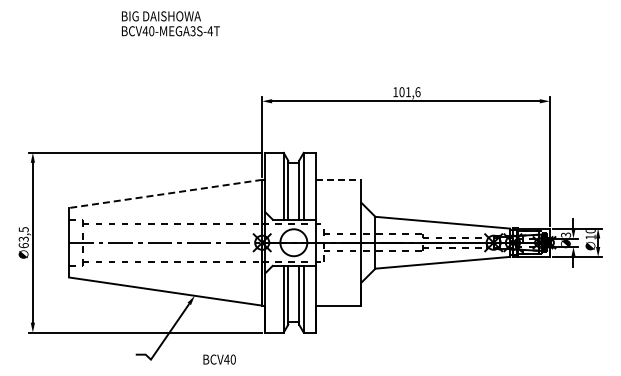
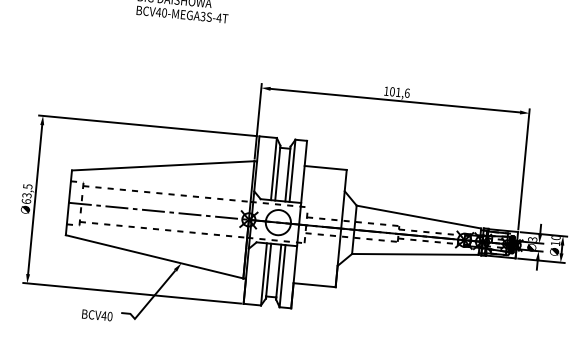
line: (338, 179) -> (325, 167), dashed -> solid
line: (165, 193) -> (163, 165), dashed -> solid
text: (219, 359) -> (97, 315), moved

